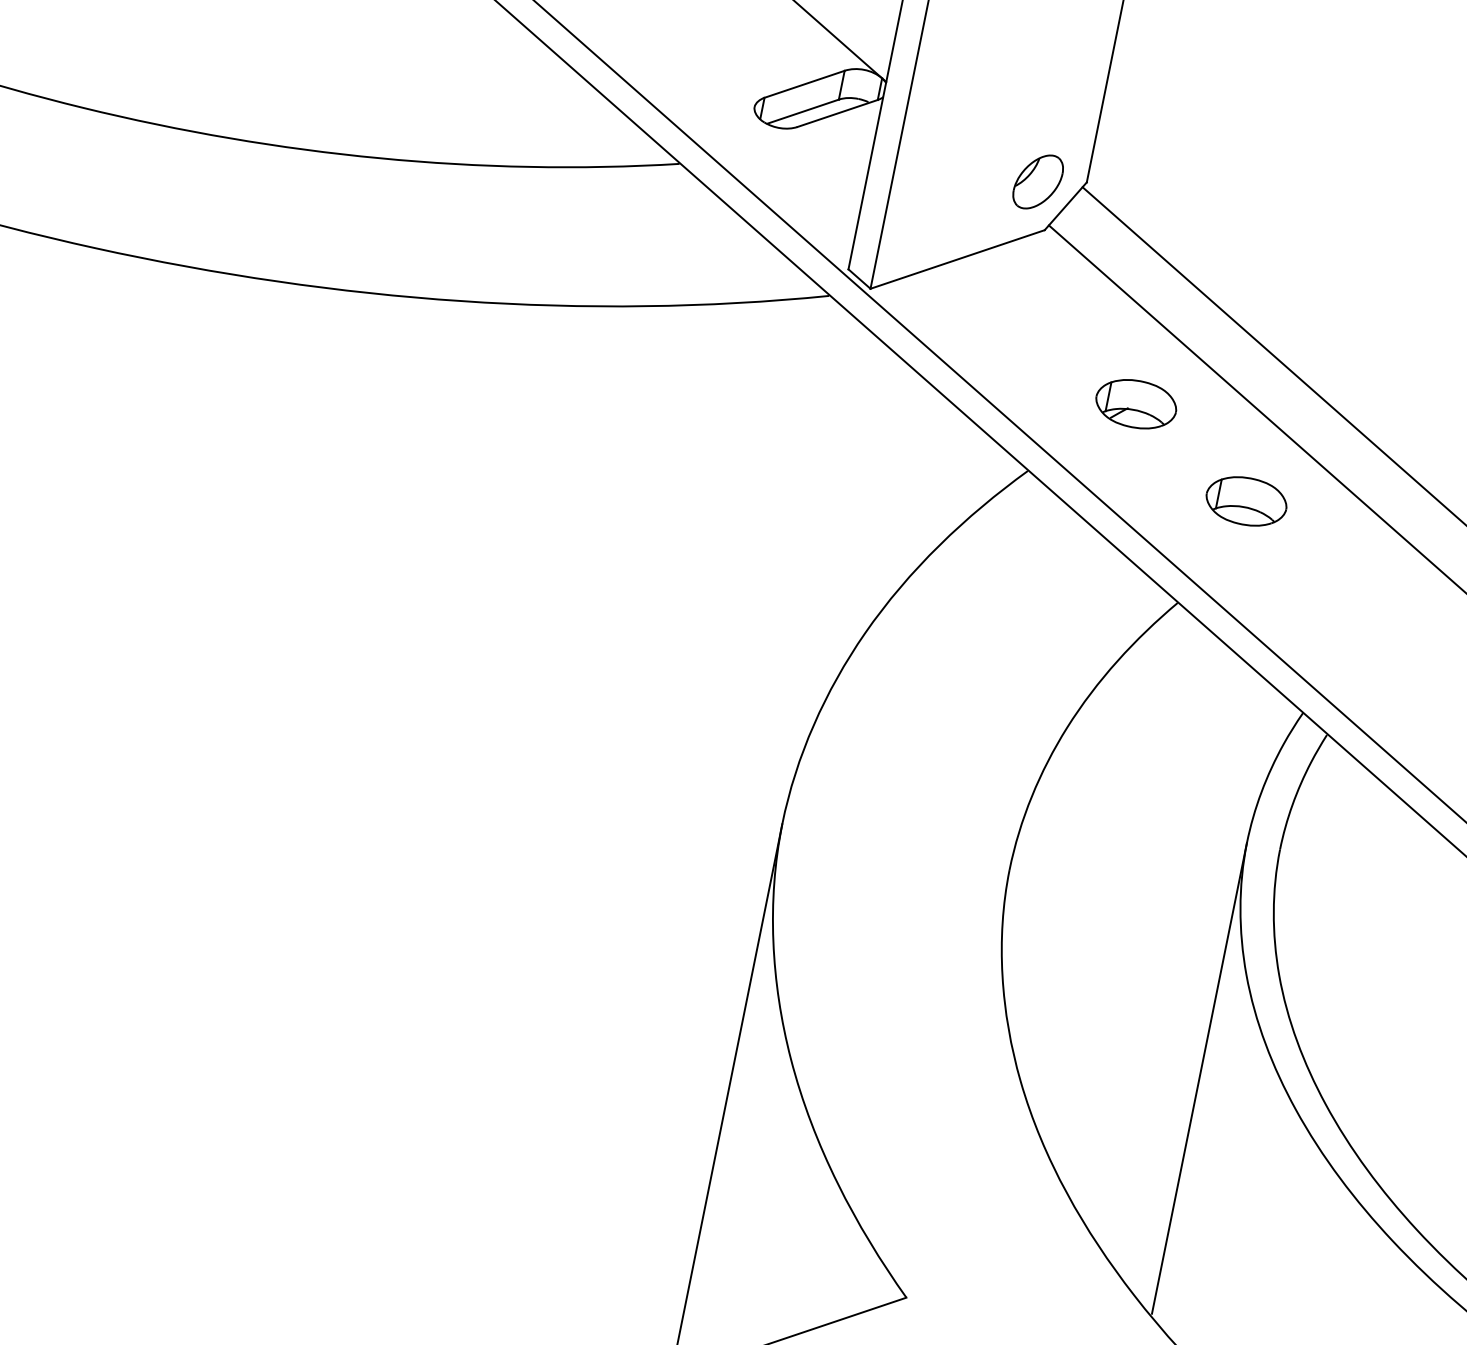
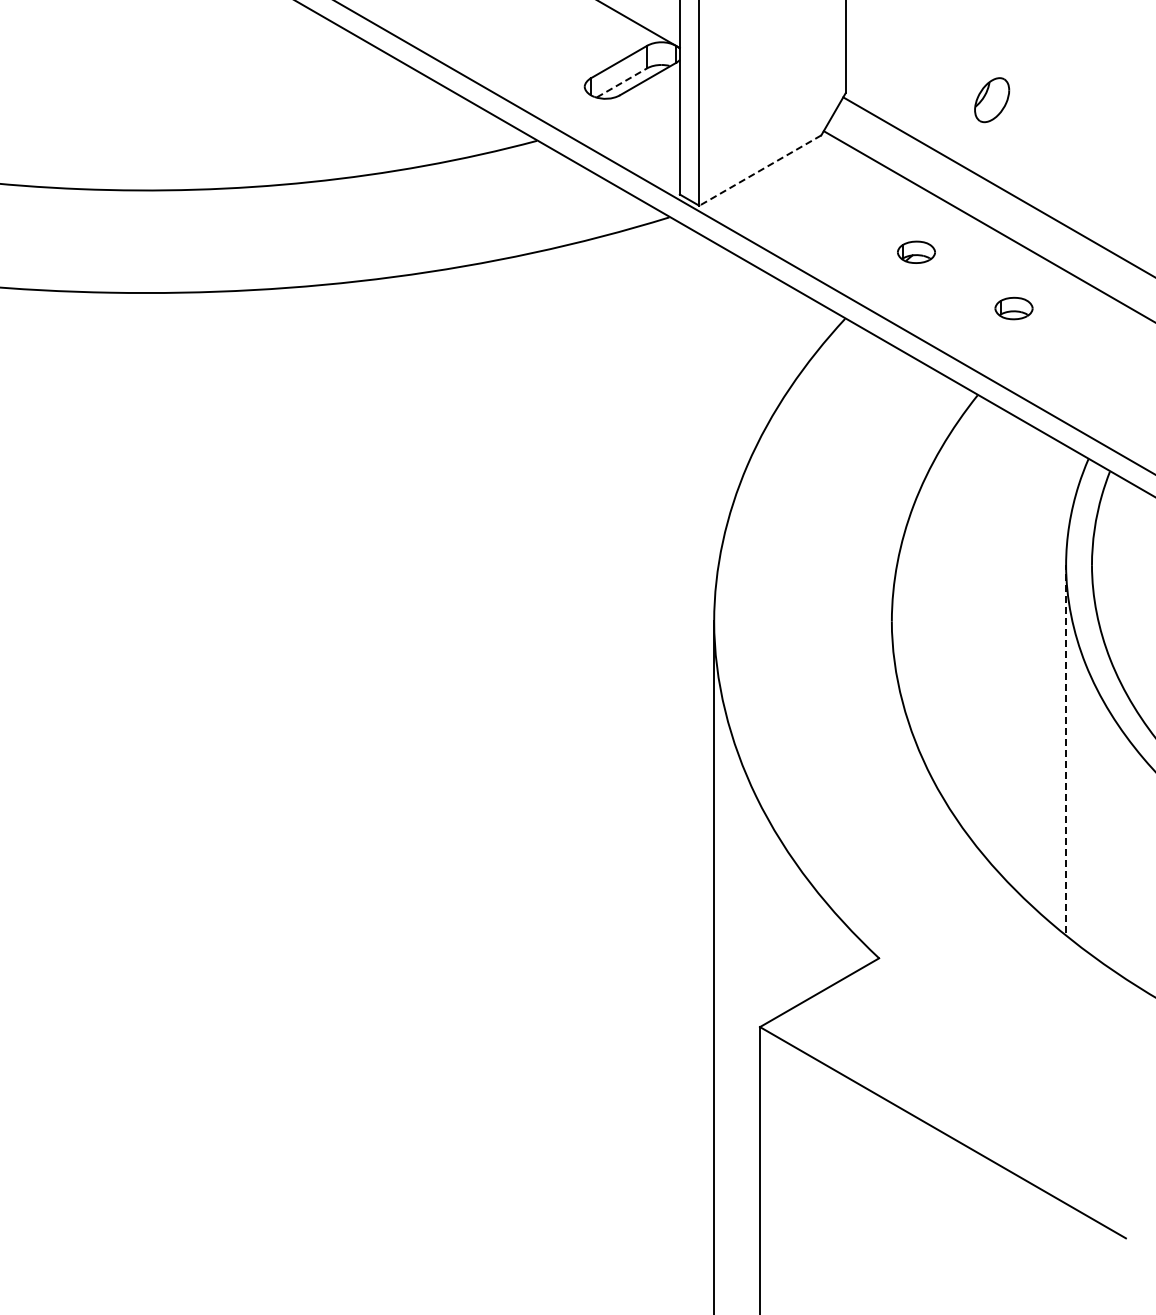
line: (802, 111) -> (621, 82), solid -> dashed
part: (1038, 182) -> (992, 100), moved
line: (956, 259) -> (759, 170), solid -> dashed
part: (1136, 404) -> (916, 252), size x0.6
part: (1245, 501) -> (1013, 308), size x0.6
line: (1200, 1077) -> (1066, 748), solid -> dashed

